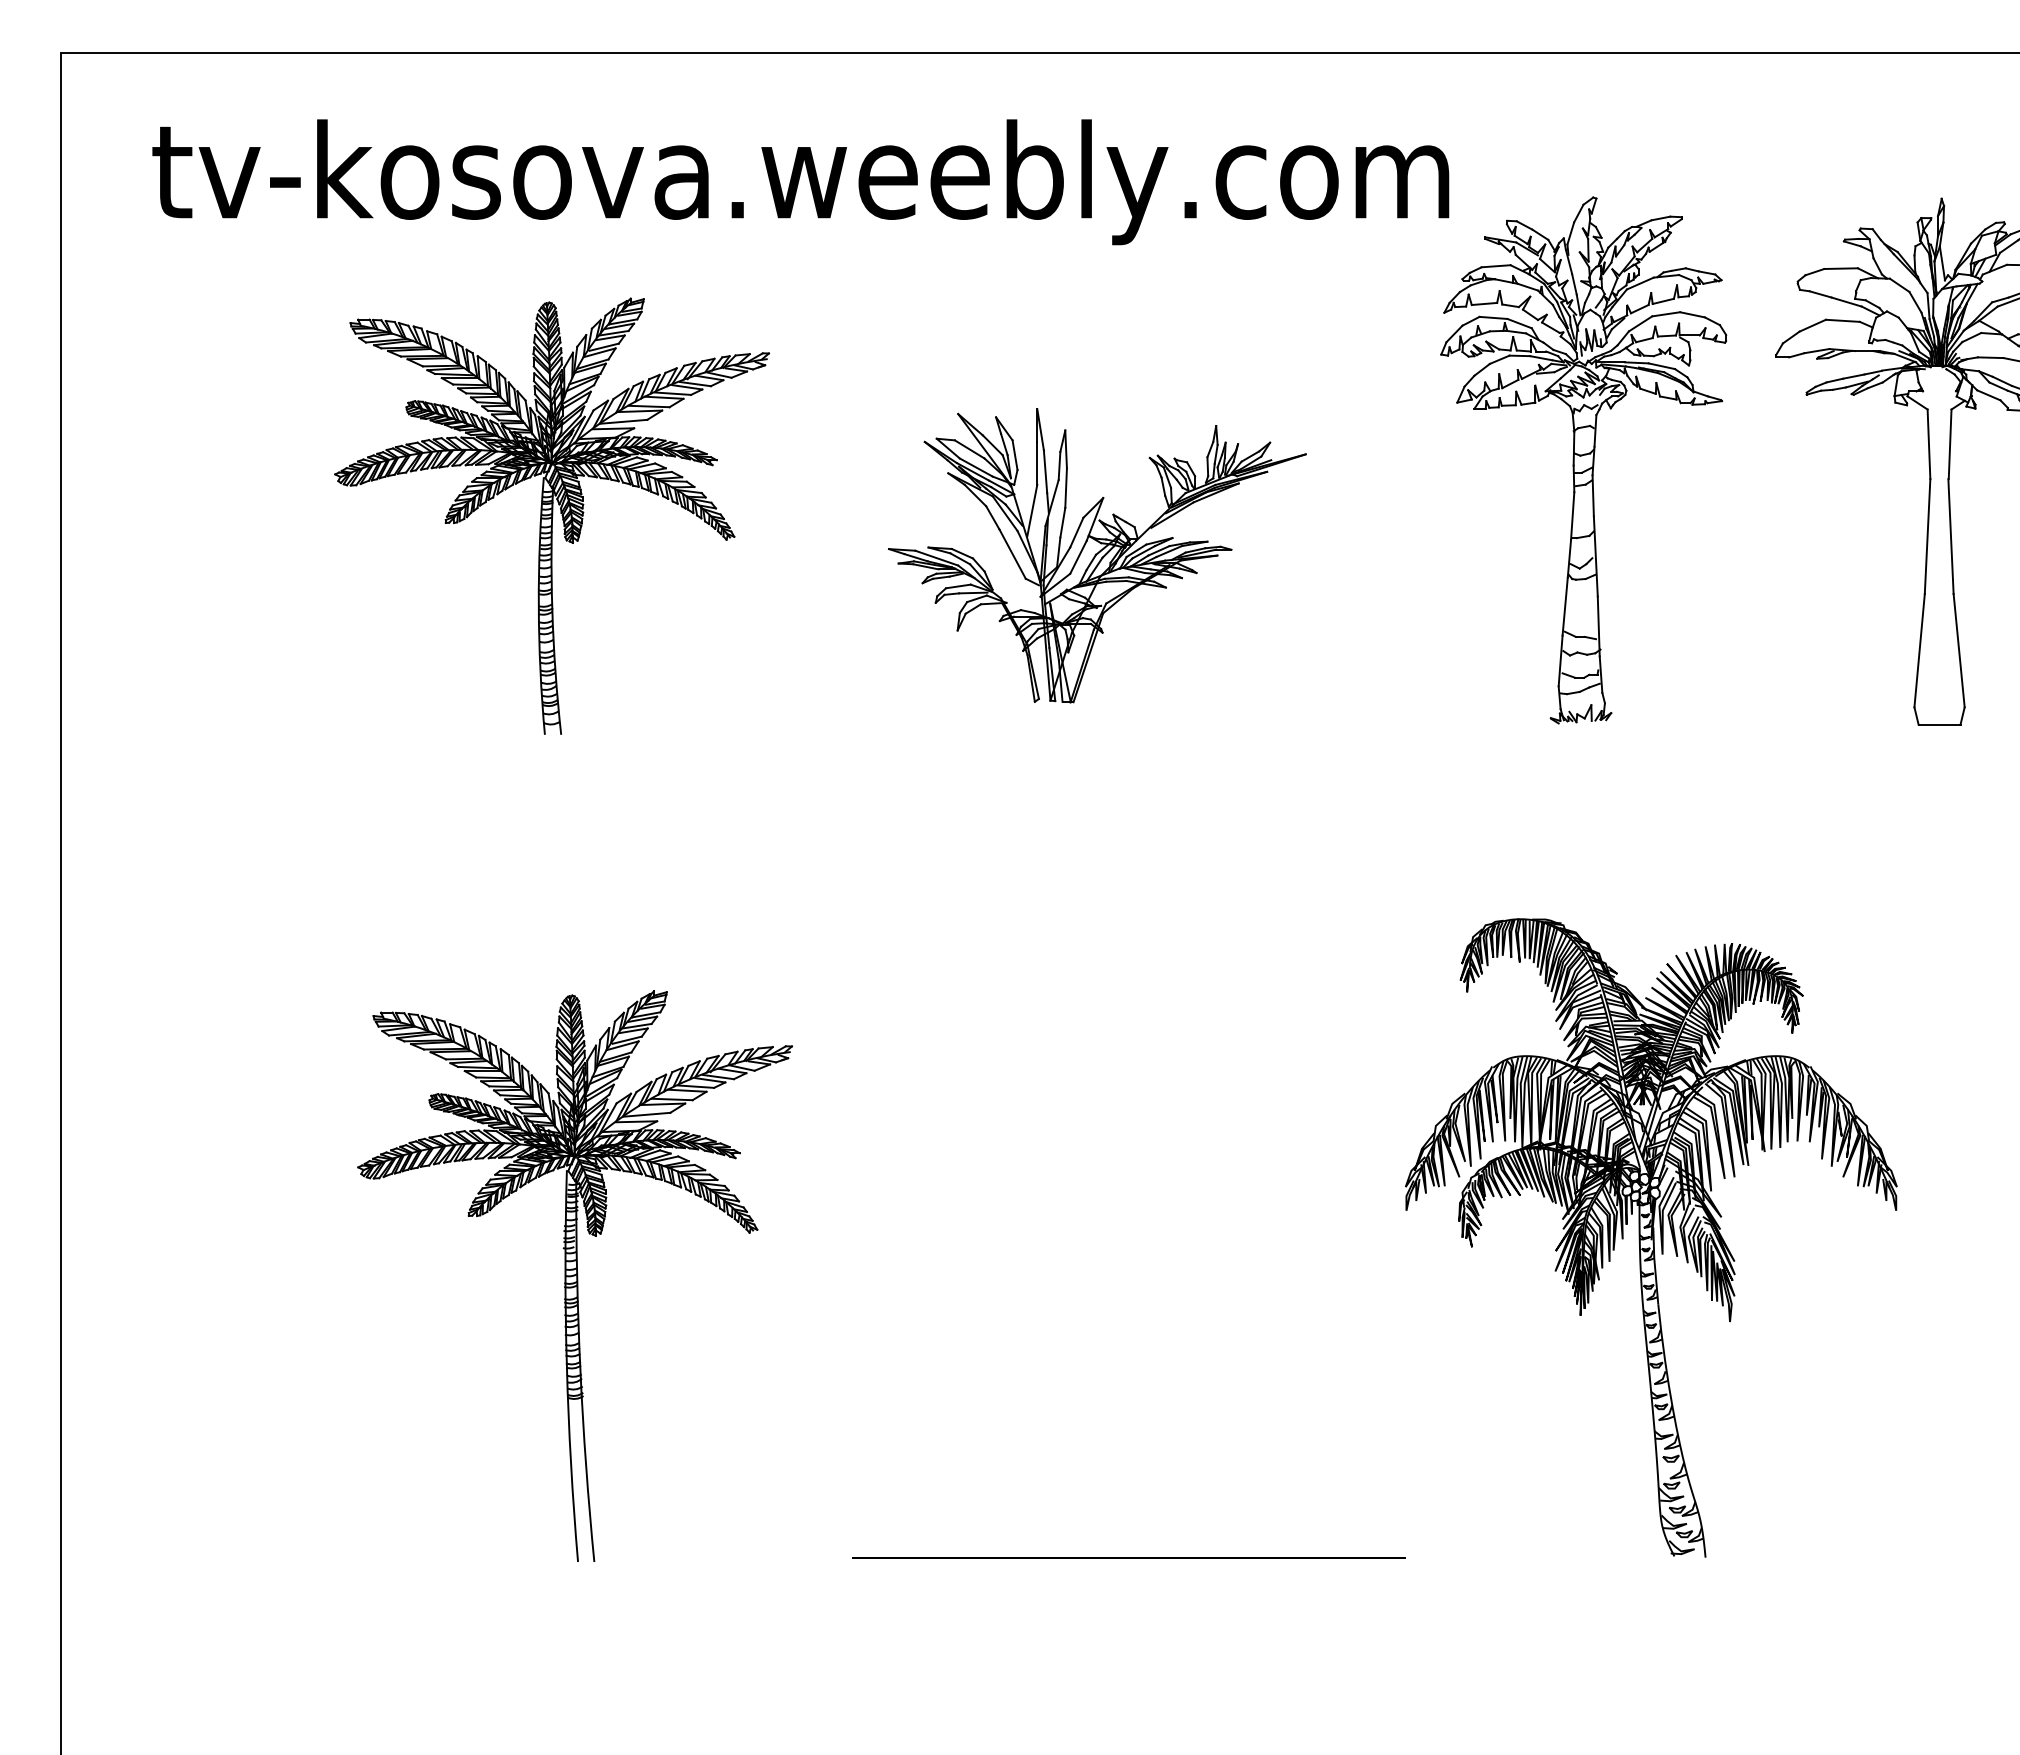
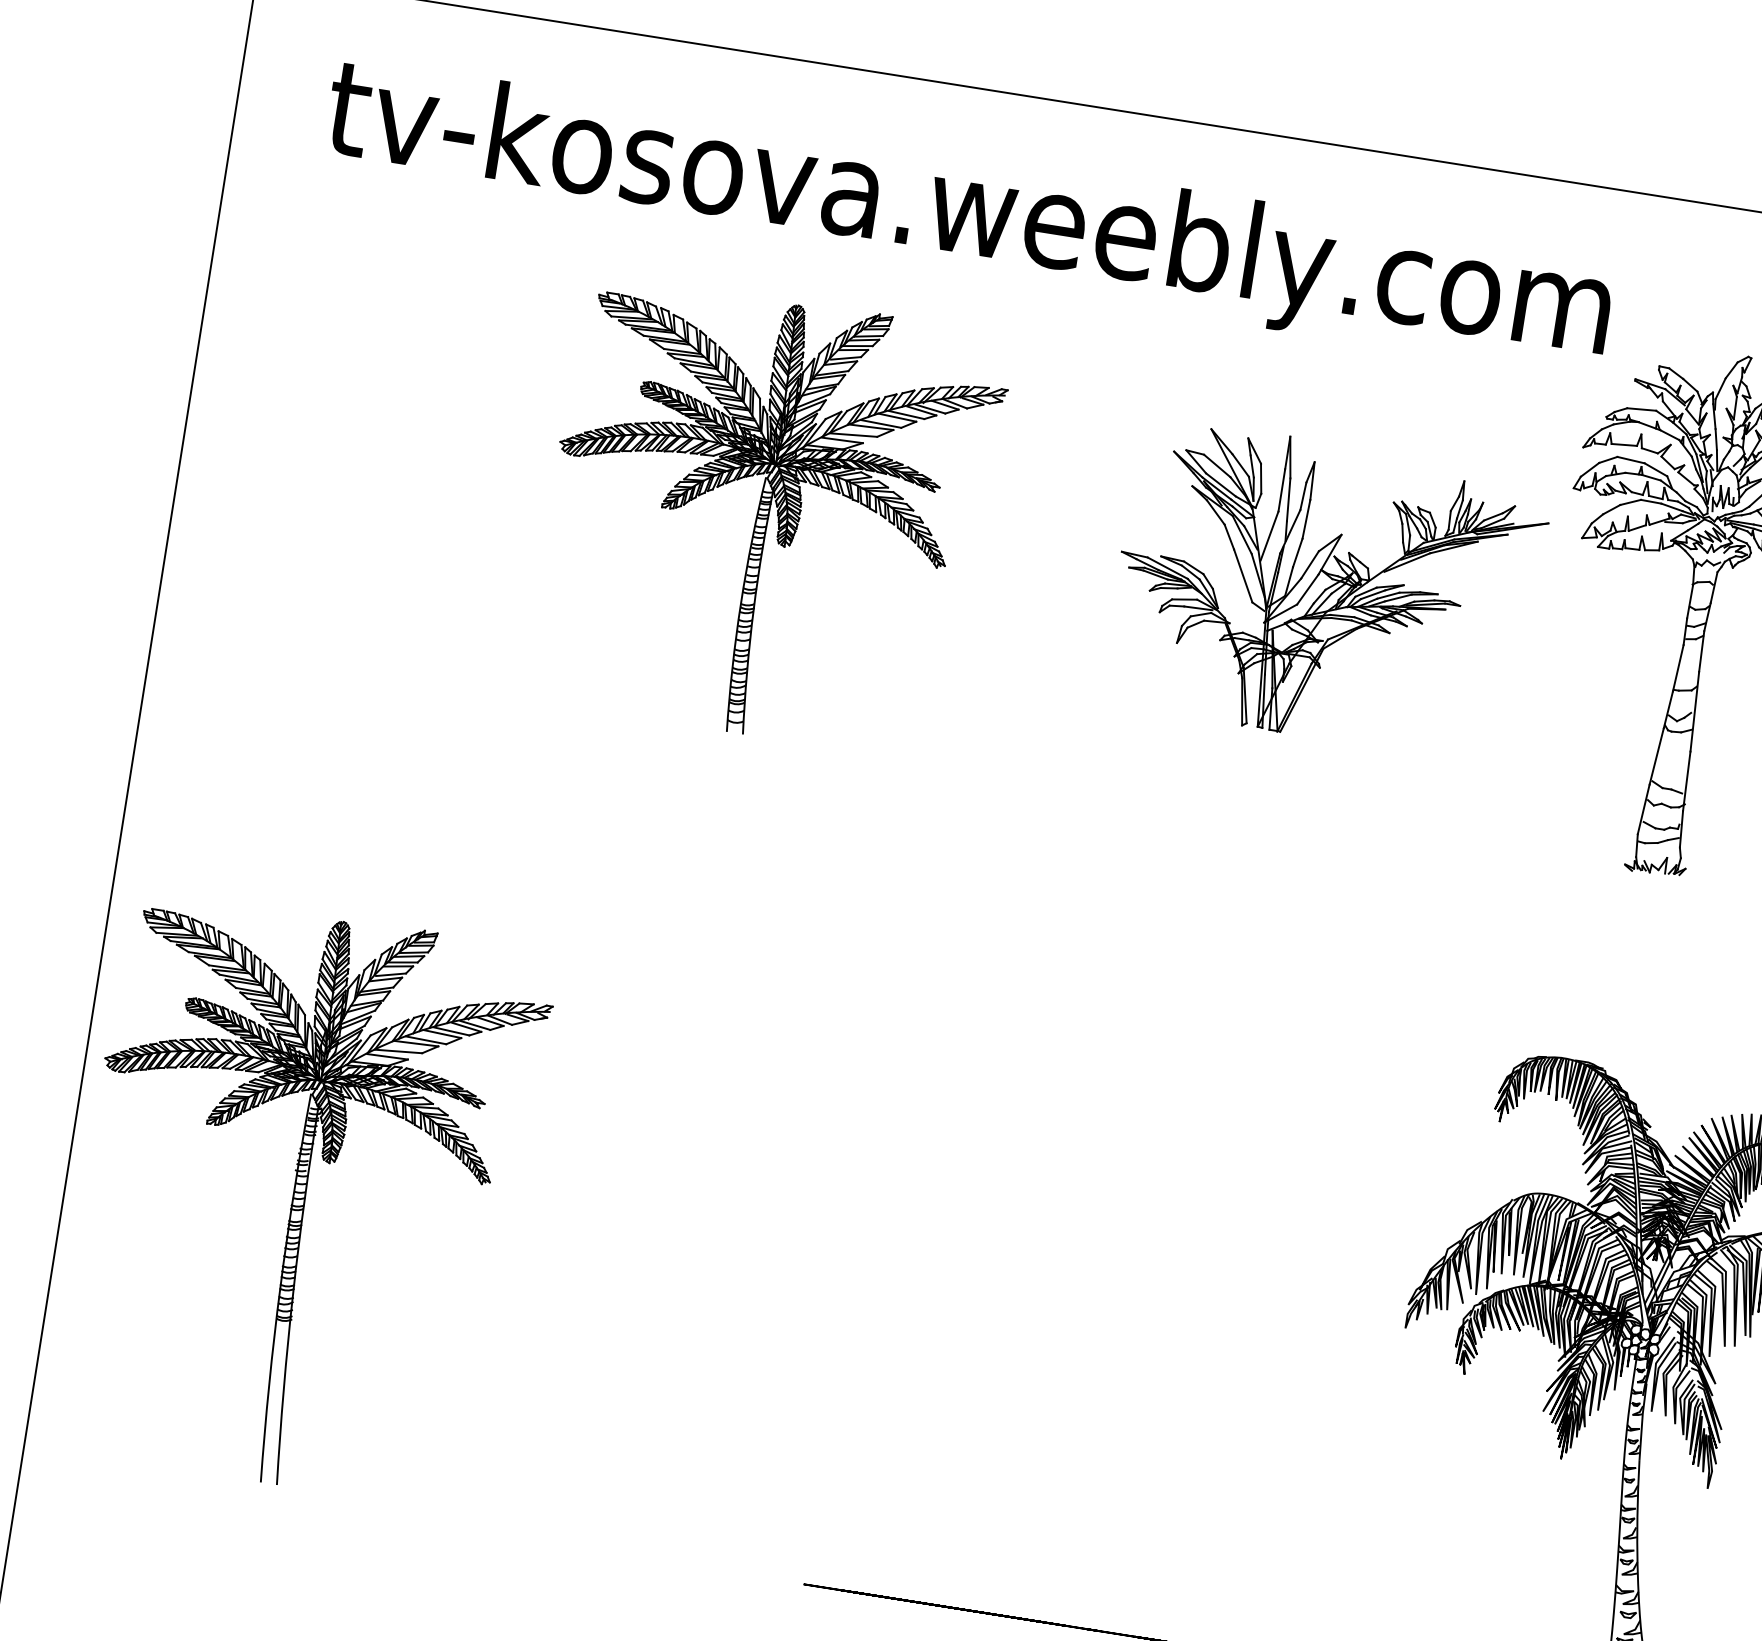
part: (551, 515) -> (767, 516), moved
part: (1097, 555) -> (1326, 590), moved
part: (574, 1275) -> (302, 1198), moved

